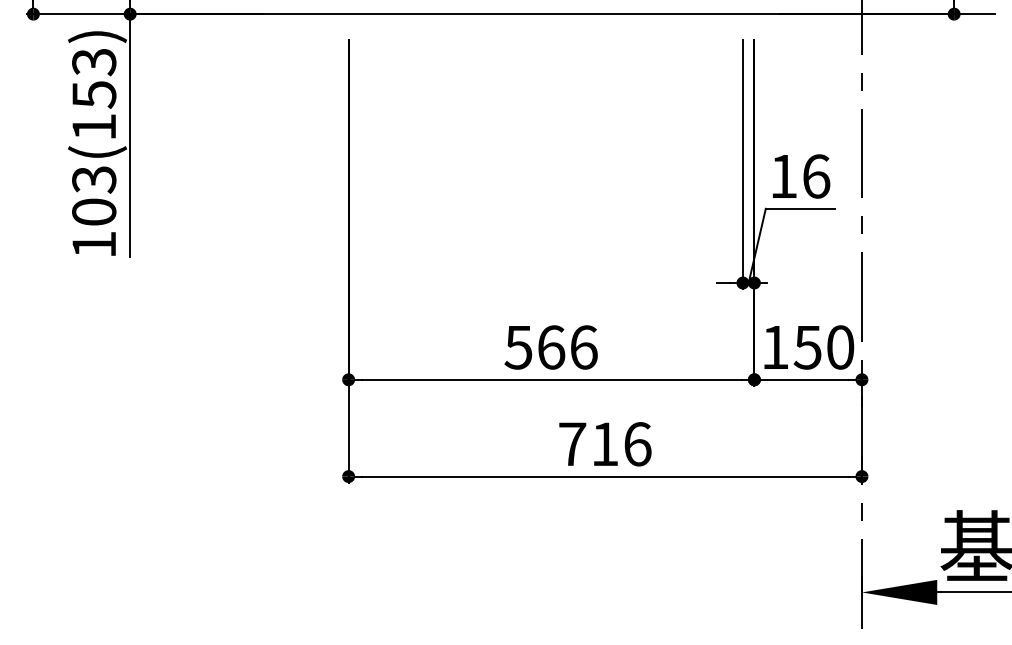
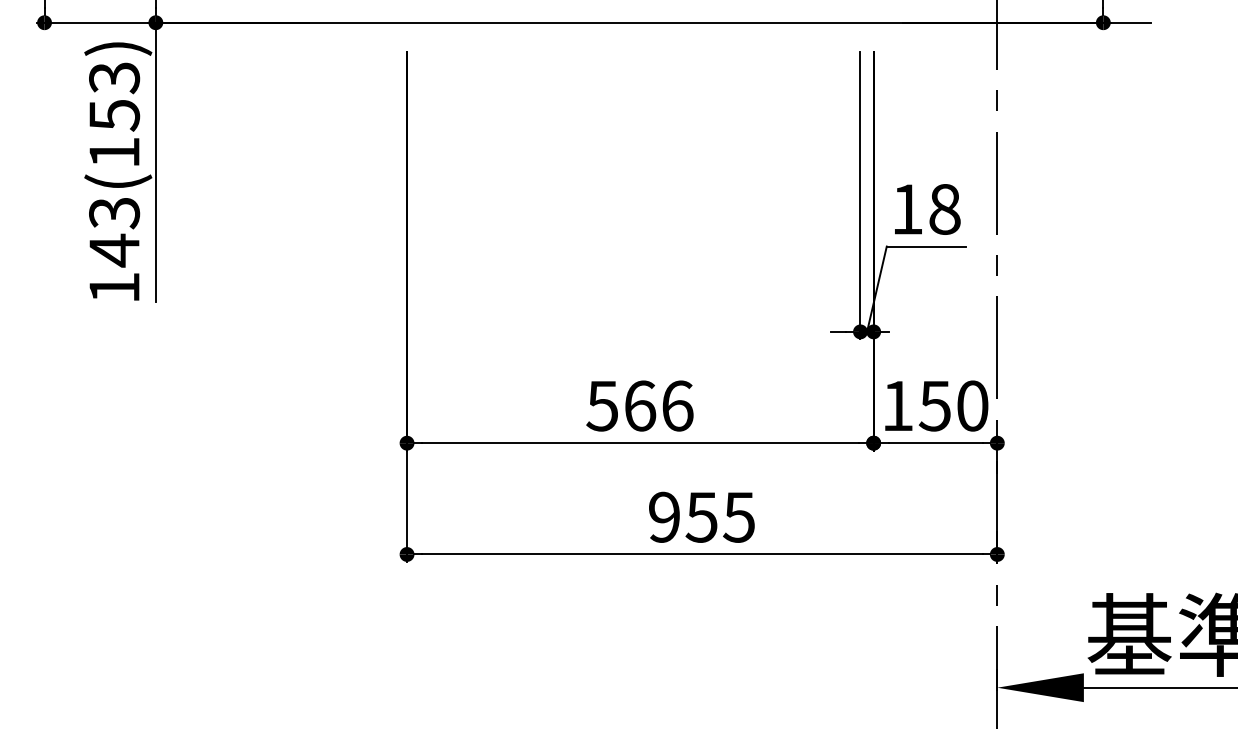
text: (816, 175) -> (944, 208), 16 -> 18
text: (94, 212) -> (114, 250), 103(153) -> 143(153)
text: (605, 443) -> (702, 516), 716 -> 955

